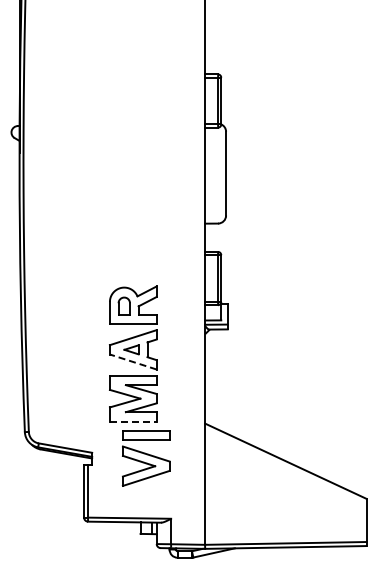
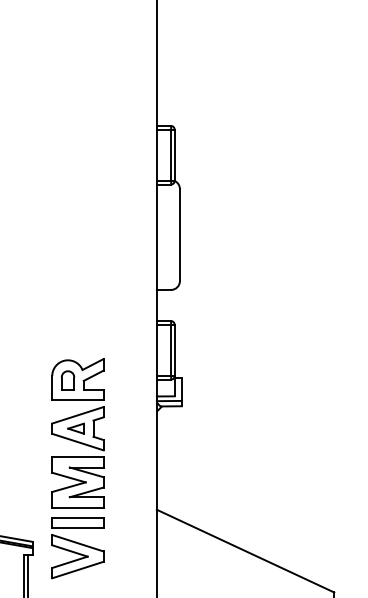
line: (133, 362) -> (78, 442), dashed -> solid
line: (133, 421) -> (78, 507), dashed -> solid
part: (145, 458) -> (77, 548), moved

